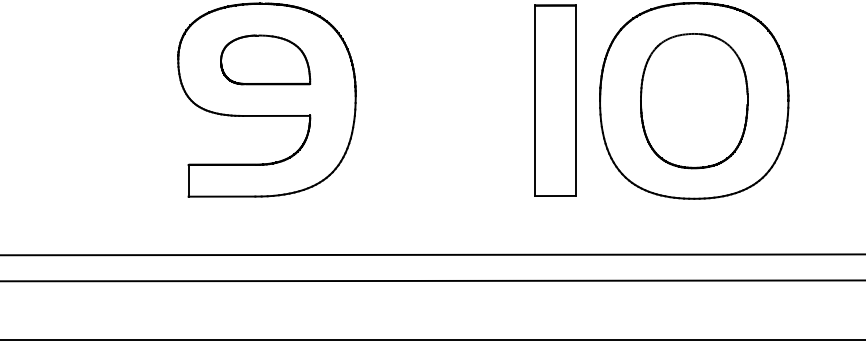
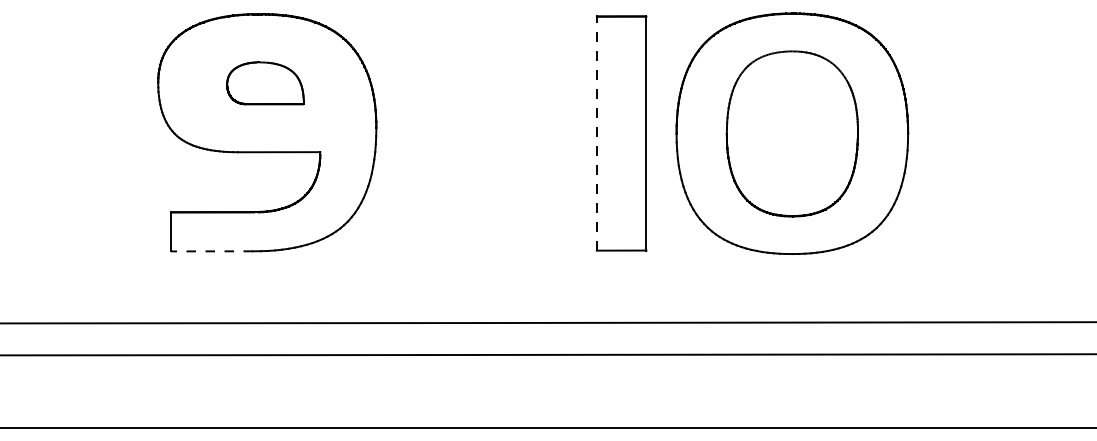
part: (265, 60) -> (265, 83), size x0.7
line: (534, 100) -> (596, 133), solid -> dashed
line: (221, 196) -> (211, 251), solid -> dashed

